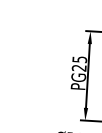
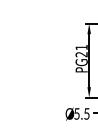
text: (79, 59) -> (81, 47), PG25 -> PG21

